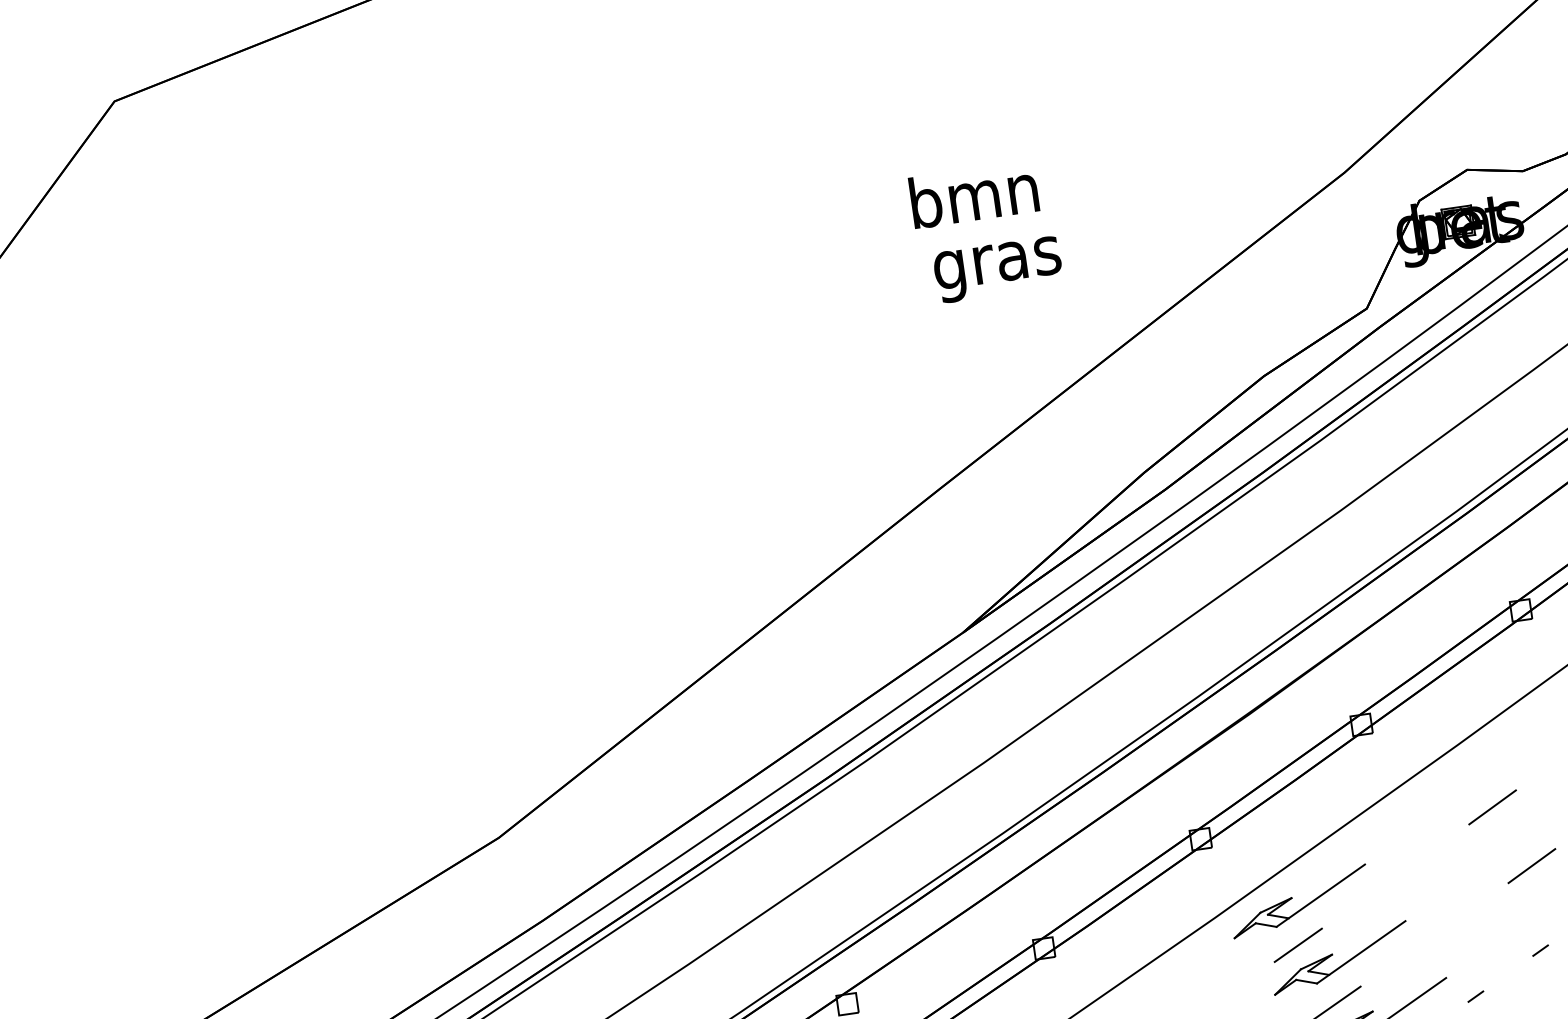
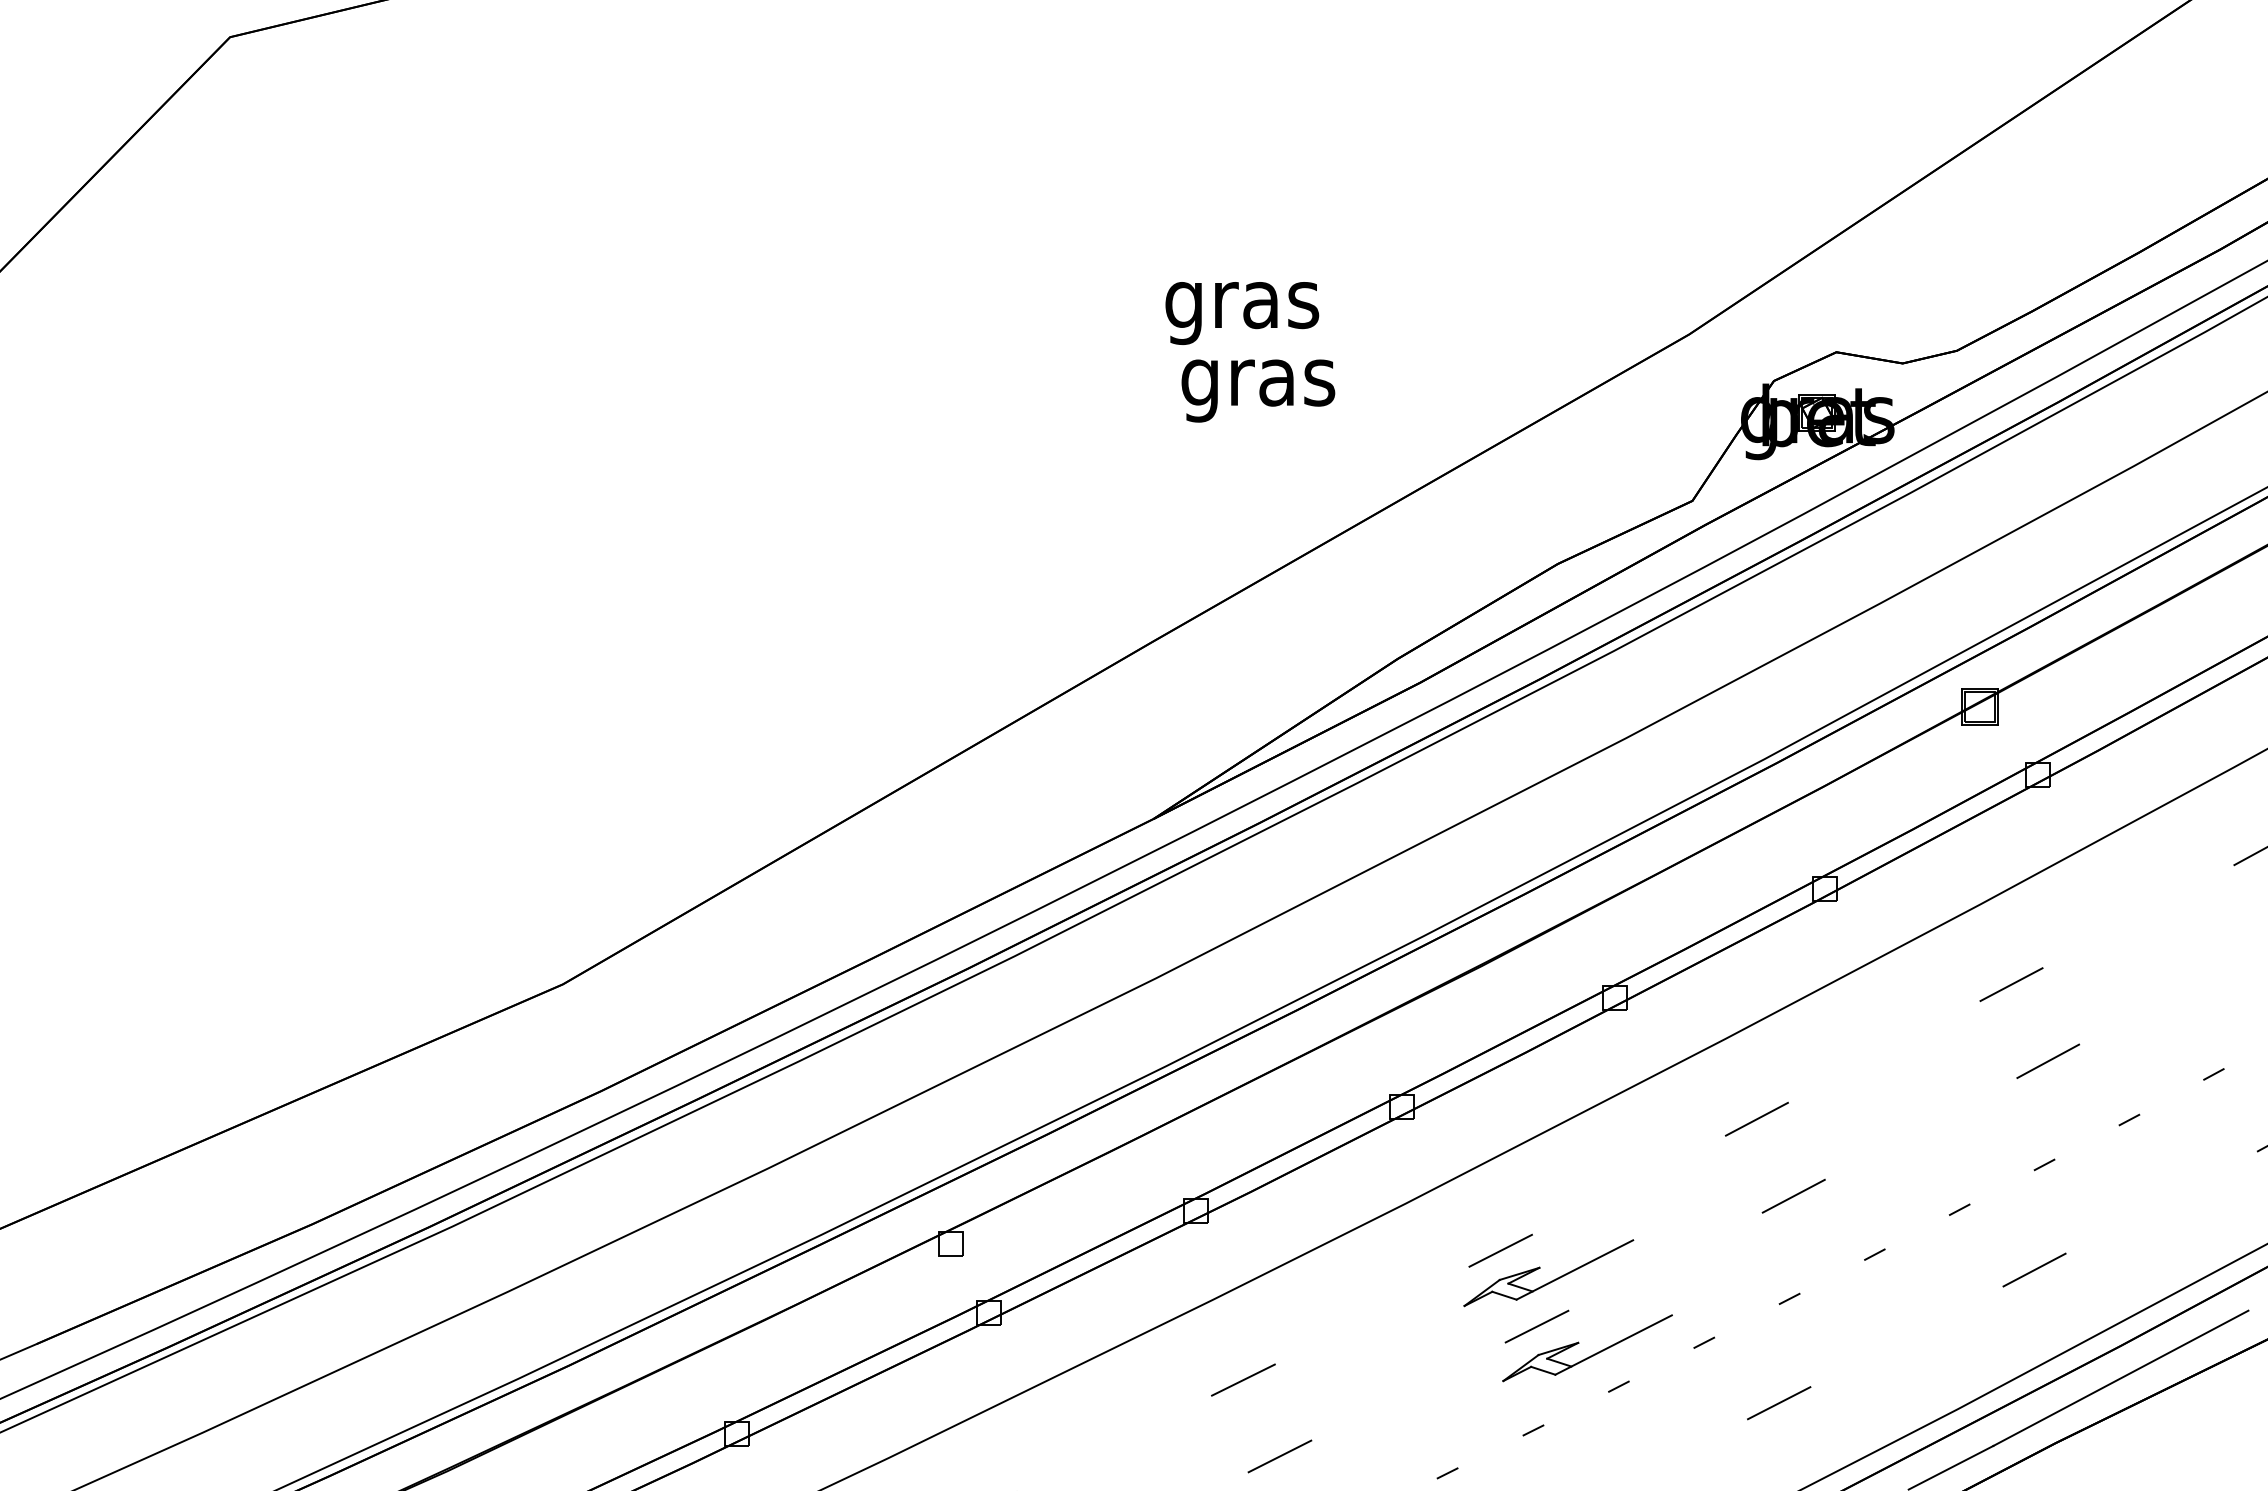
text: (975, 201) -> (1242, 305), bmn -> gras
part: (1303, 906) -> (1513, 1205), removed

